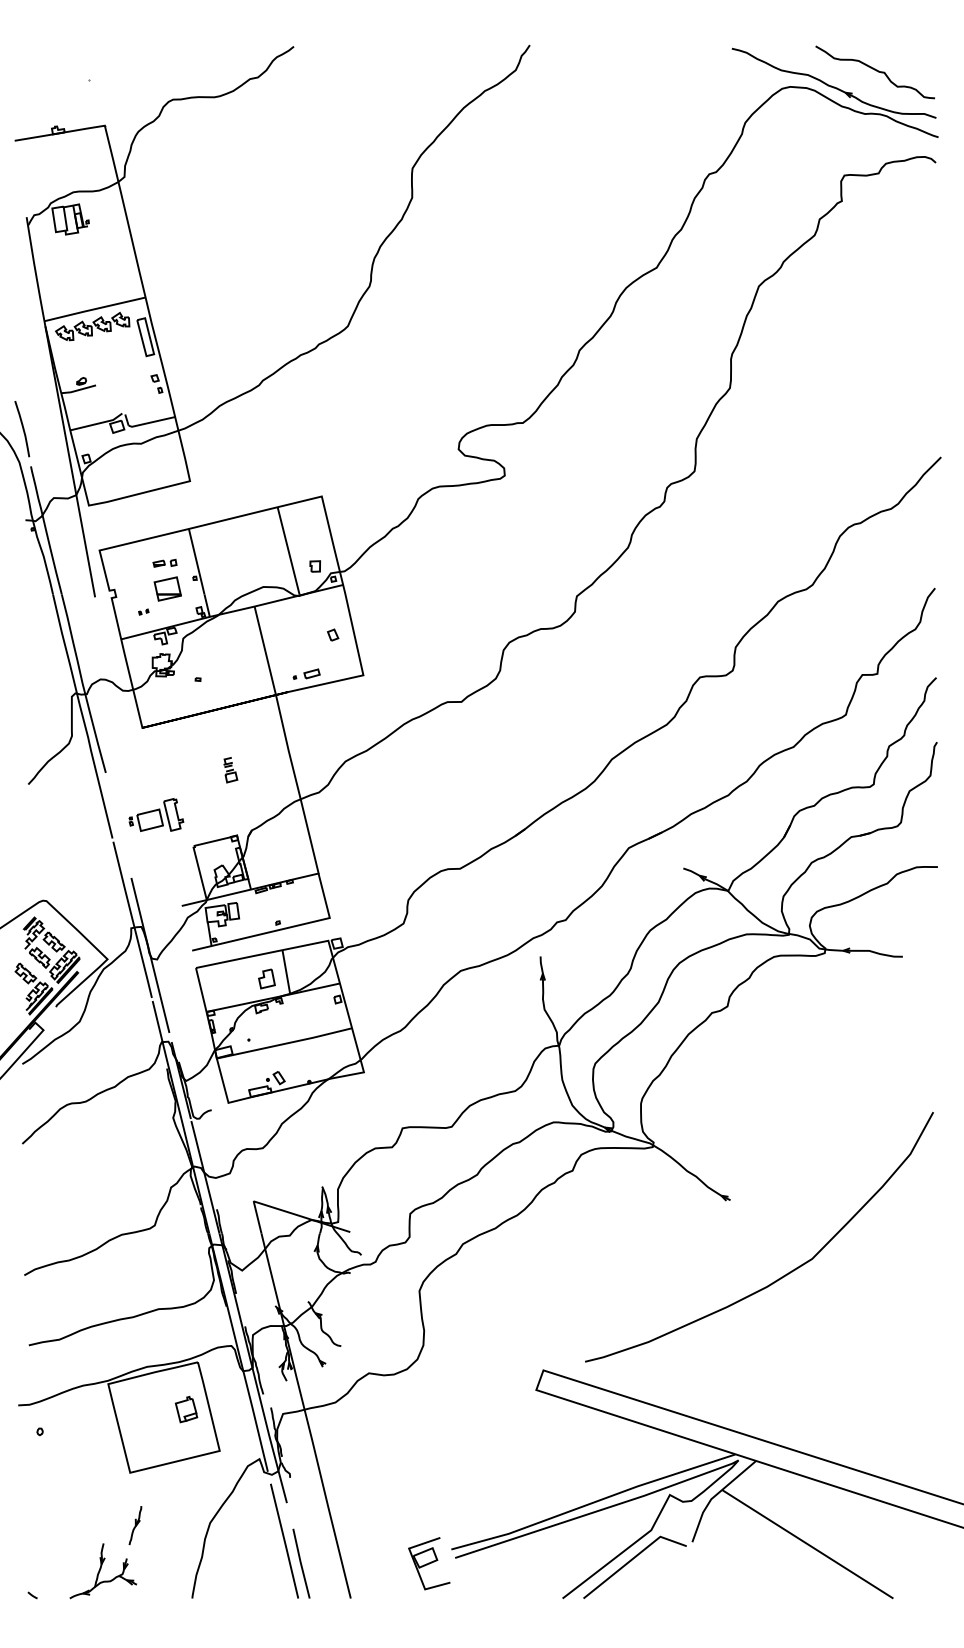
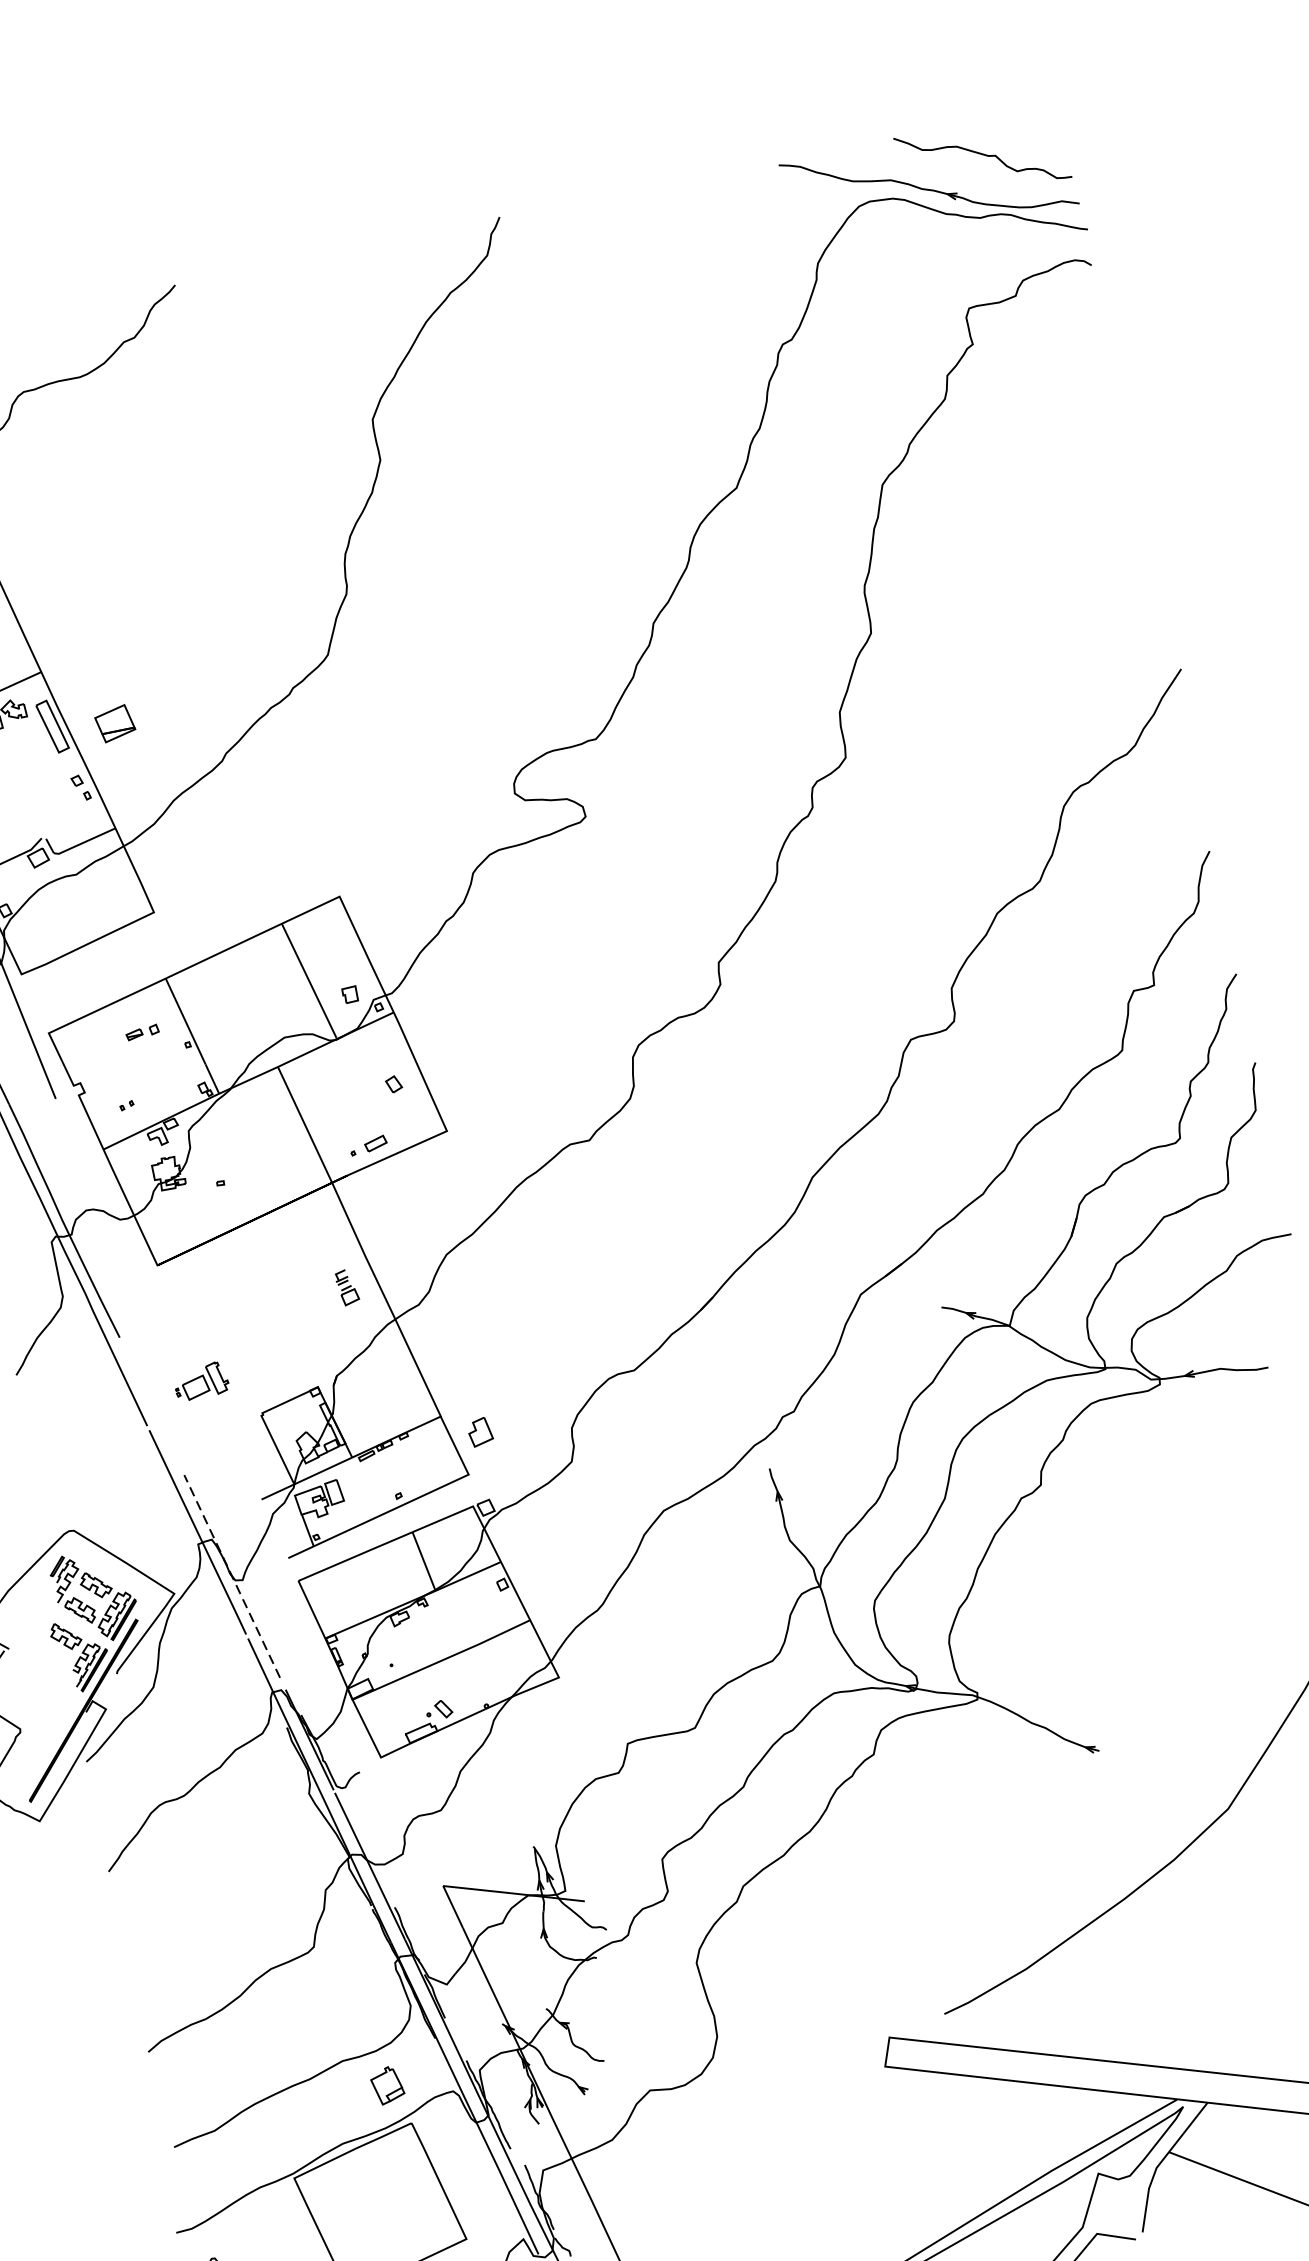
part: (167, 588) -> (114, 723), moved
part: (230, 770) -> (347, 1287), moved
part: (156, 814) -> (201, 1380), size x0.7
line: (150, 955) -> (232, 1576), solid -> dashed
part: (266, 978) -> (479, 1431), moved
part: (186, 1409) -> (387, 2085), moved

